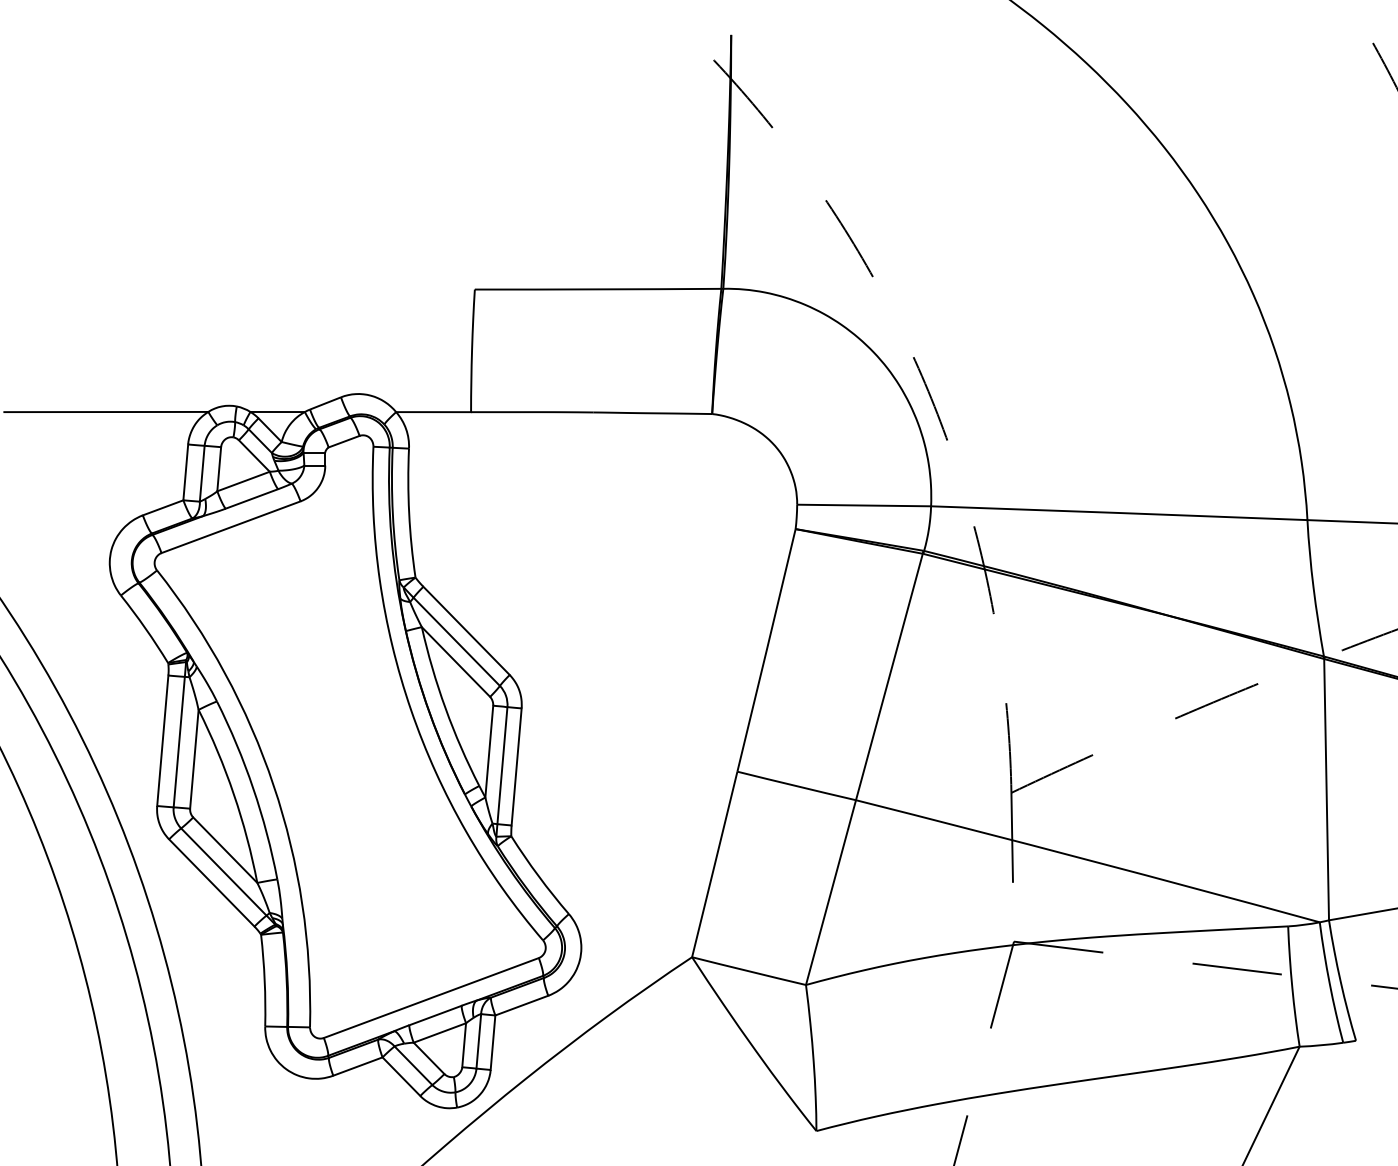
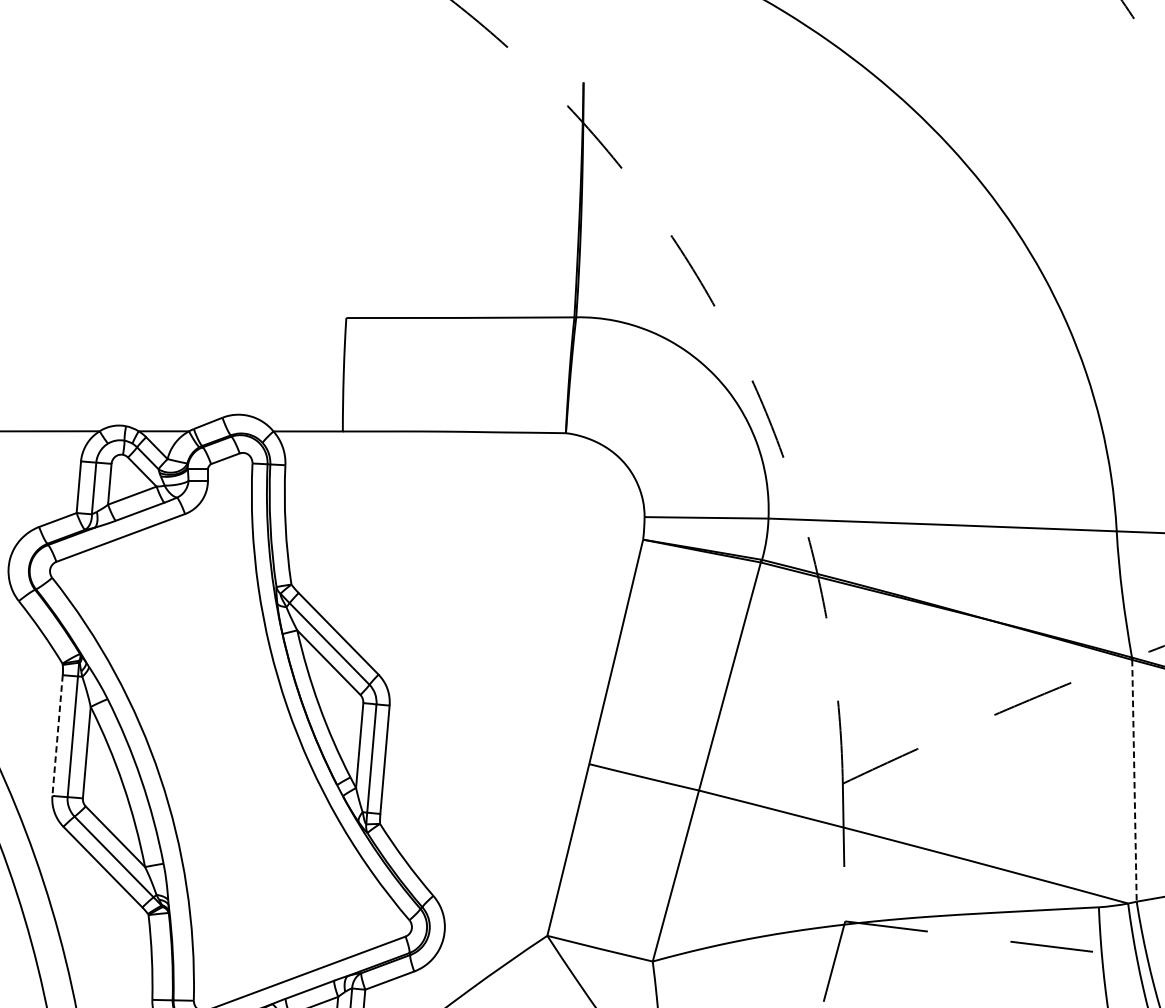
line: (162, 741) -> (57, 736), solid -> dashed
line: (1326, 789) -> (1134, 780), solid -> dashed

